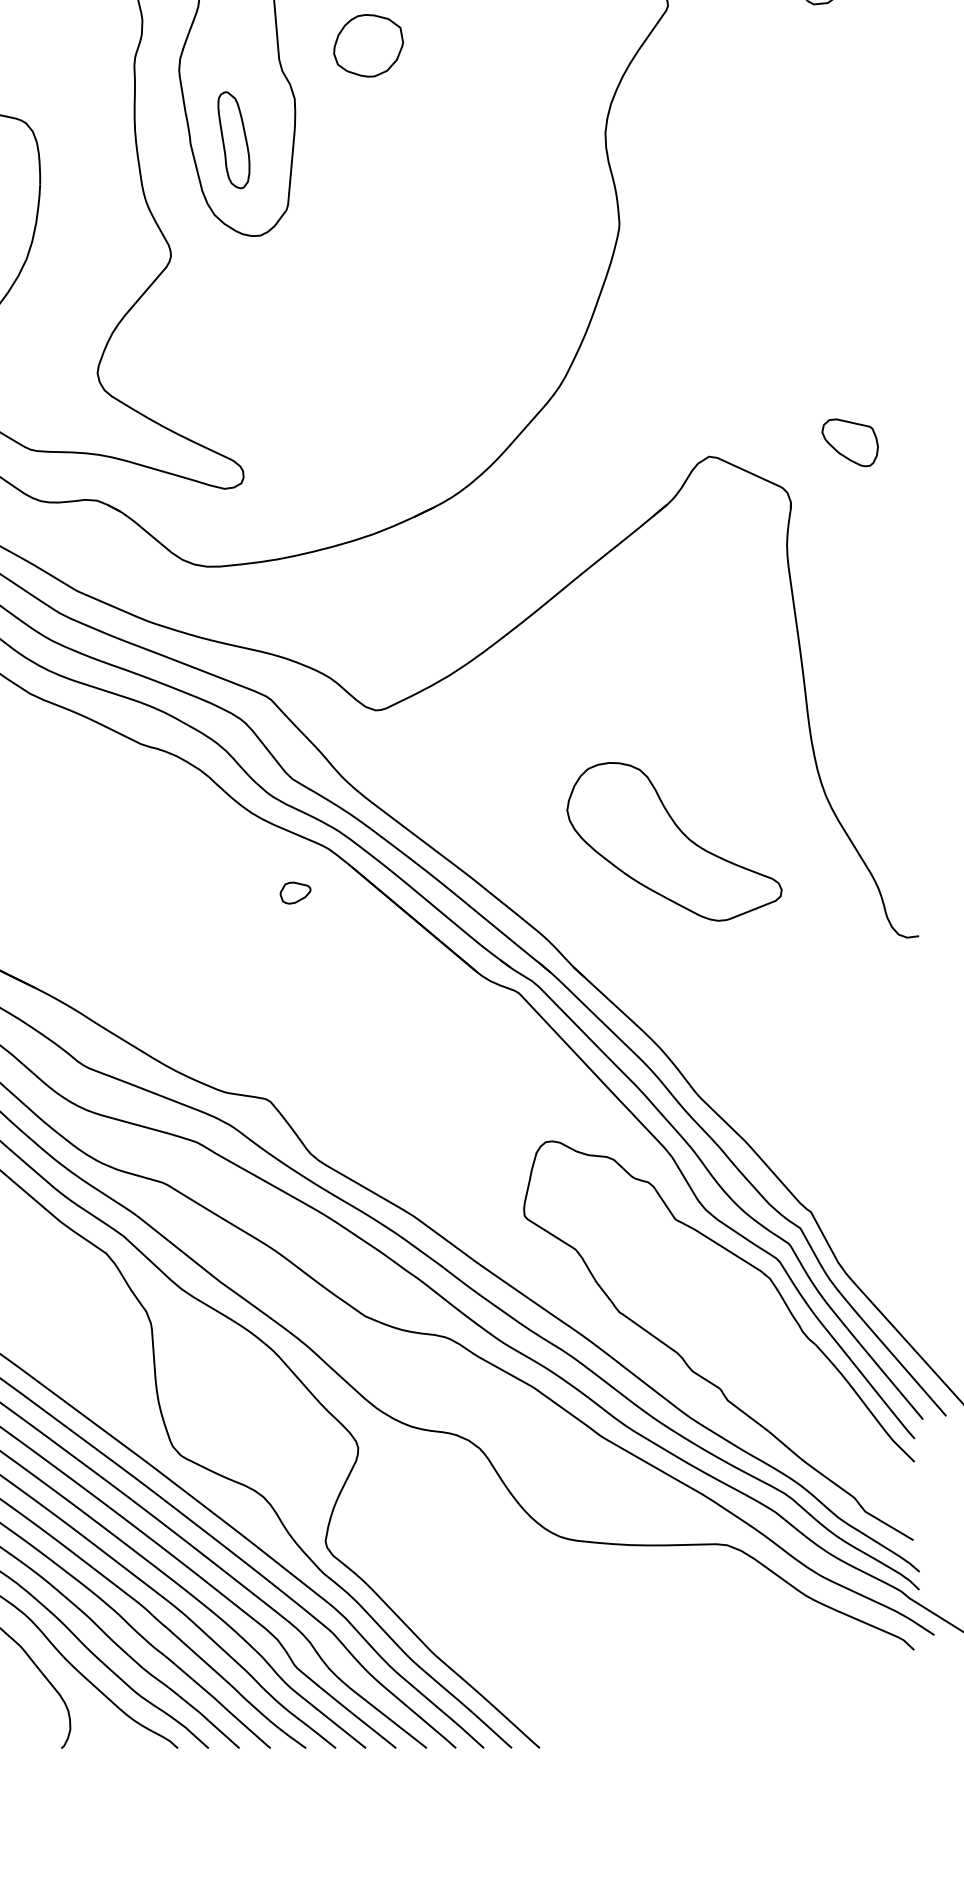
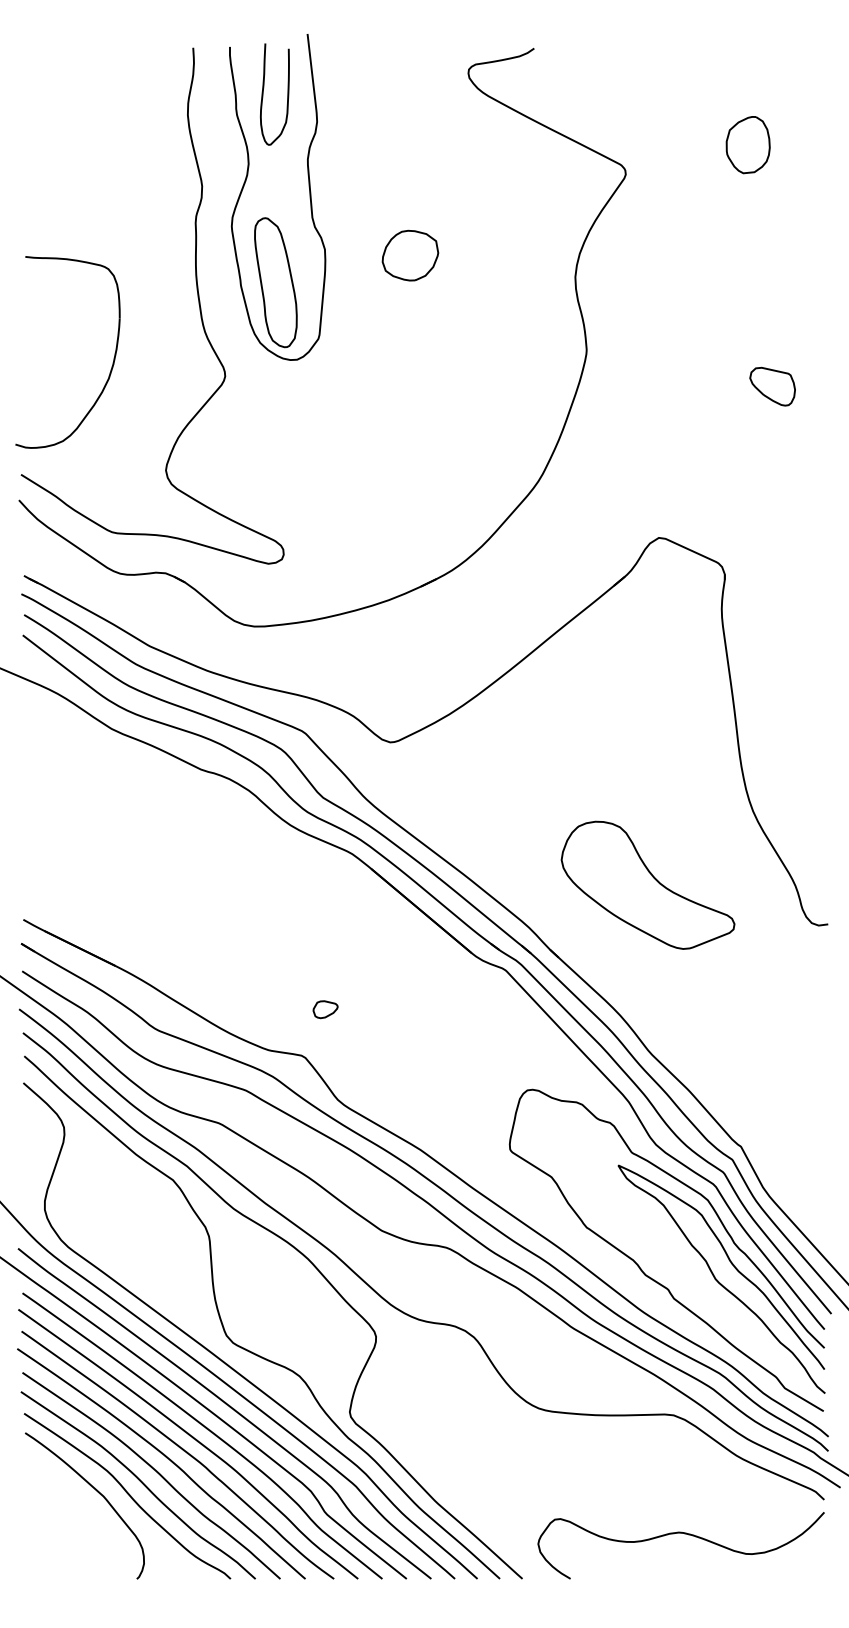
part: (368, 45) -> (410, 255), moved
part: (233, 139) -> (275, 282), size x1.67
part: (849, 442) -> (772, 386), moved
part: (673, 840) -> (647, 884), moved
part: (295, 892) -> (325, 1009), moved
curve: (782, 1377) -> (718, 1280), added
curve: (740, 1693) -> (684, 1534), added

